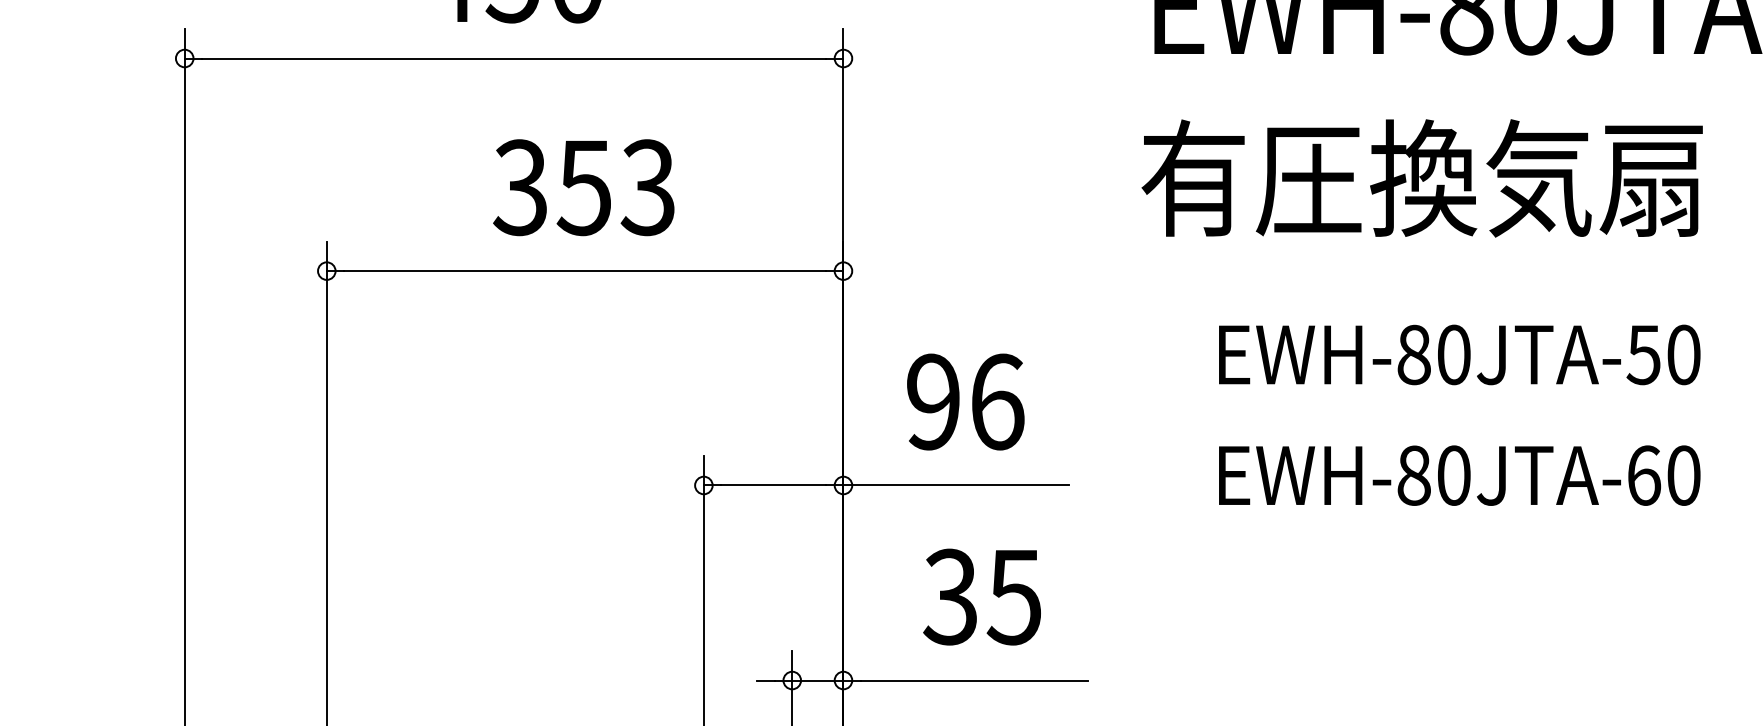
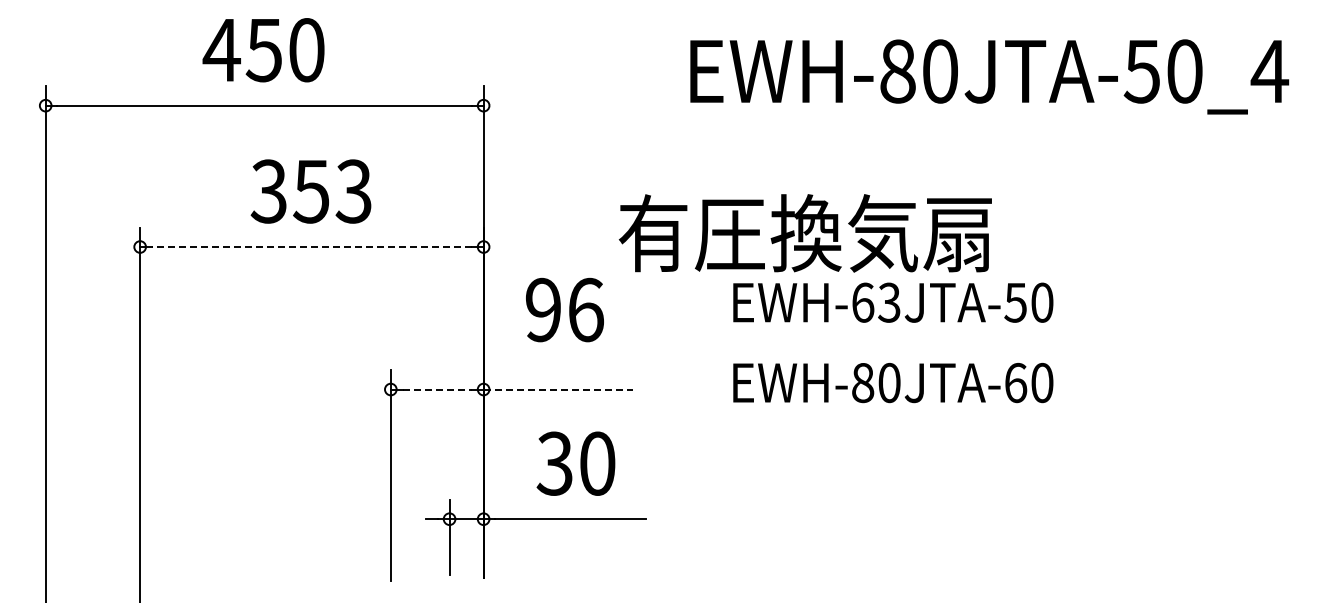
text: (1420, 178) -> (804, 233), moved
line: (584, 271) -> (311, 247), solid -> dashed
text: (1434, 354) -> (876, 302), EWH-80JTA-50 -> EWH-63JTA-50
text: (965, 401) -> (564, 309), moved
line: (774, 485) -> (437, 389), solid -> dashed
line: (956, 485) -> (558, 389), solid -> dashed
text: (1013, 596) -> (596, 463), 35 -> 30

